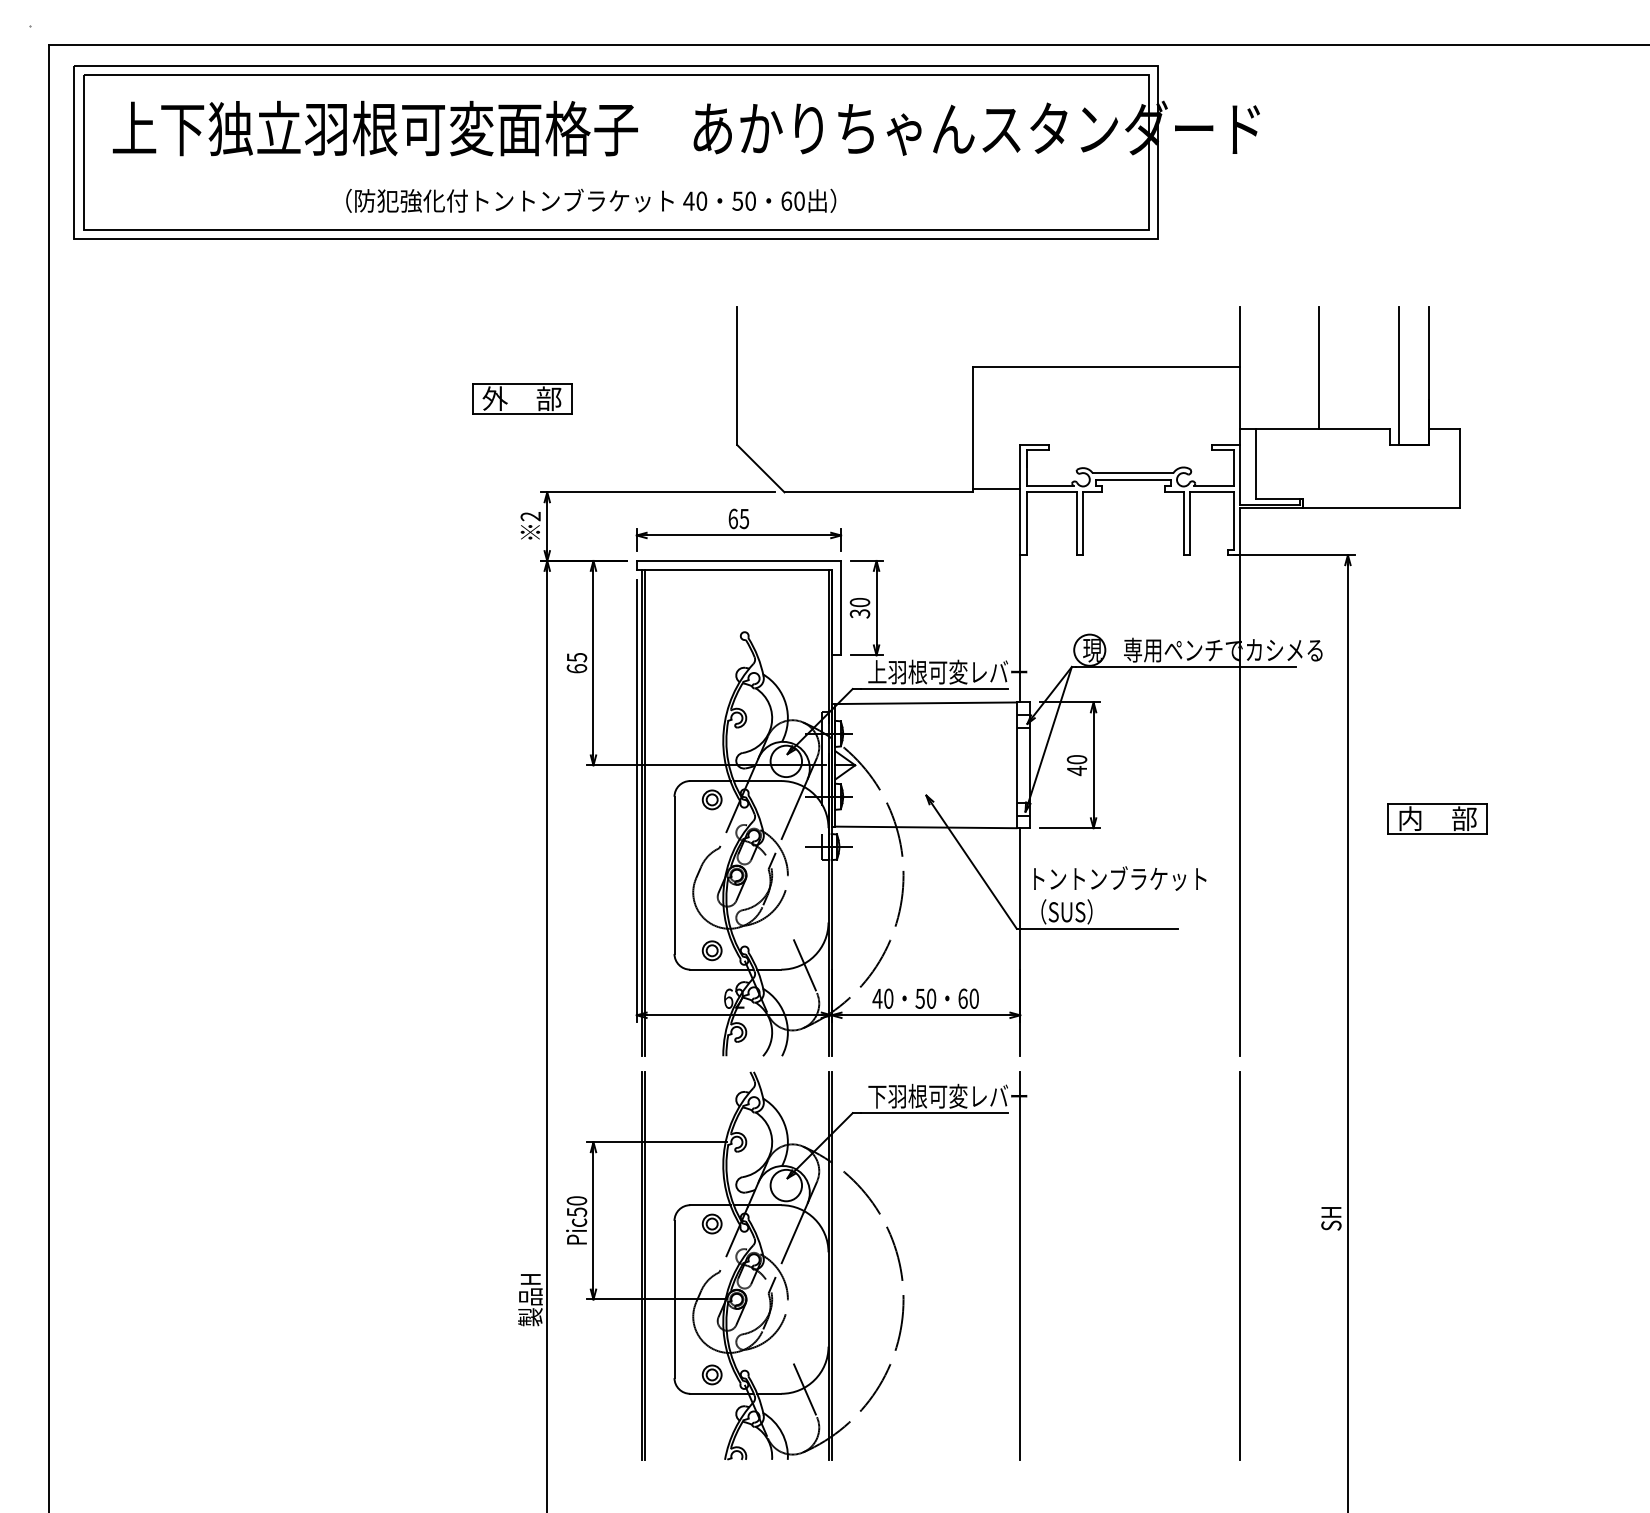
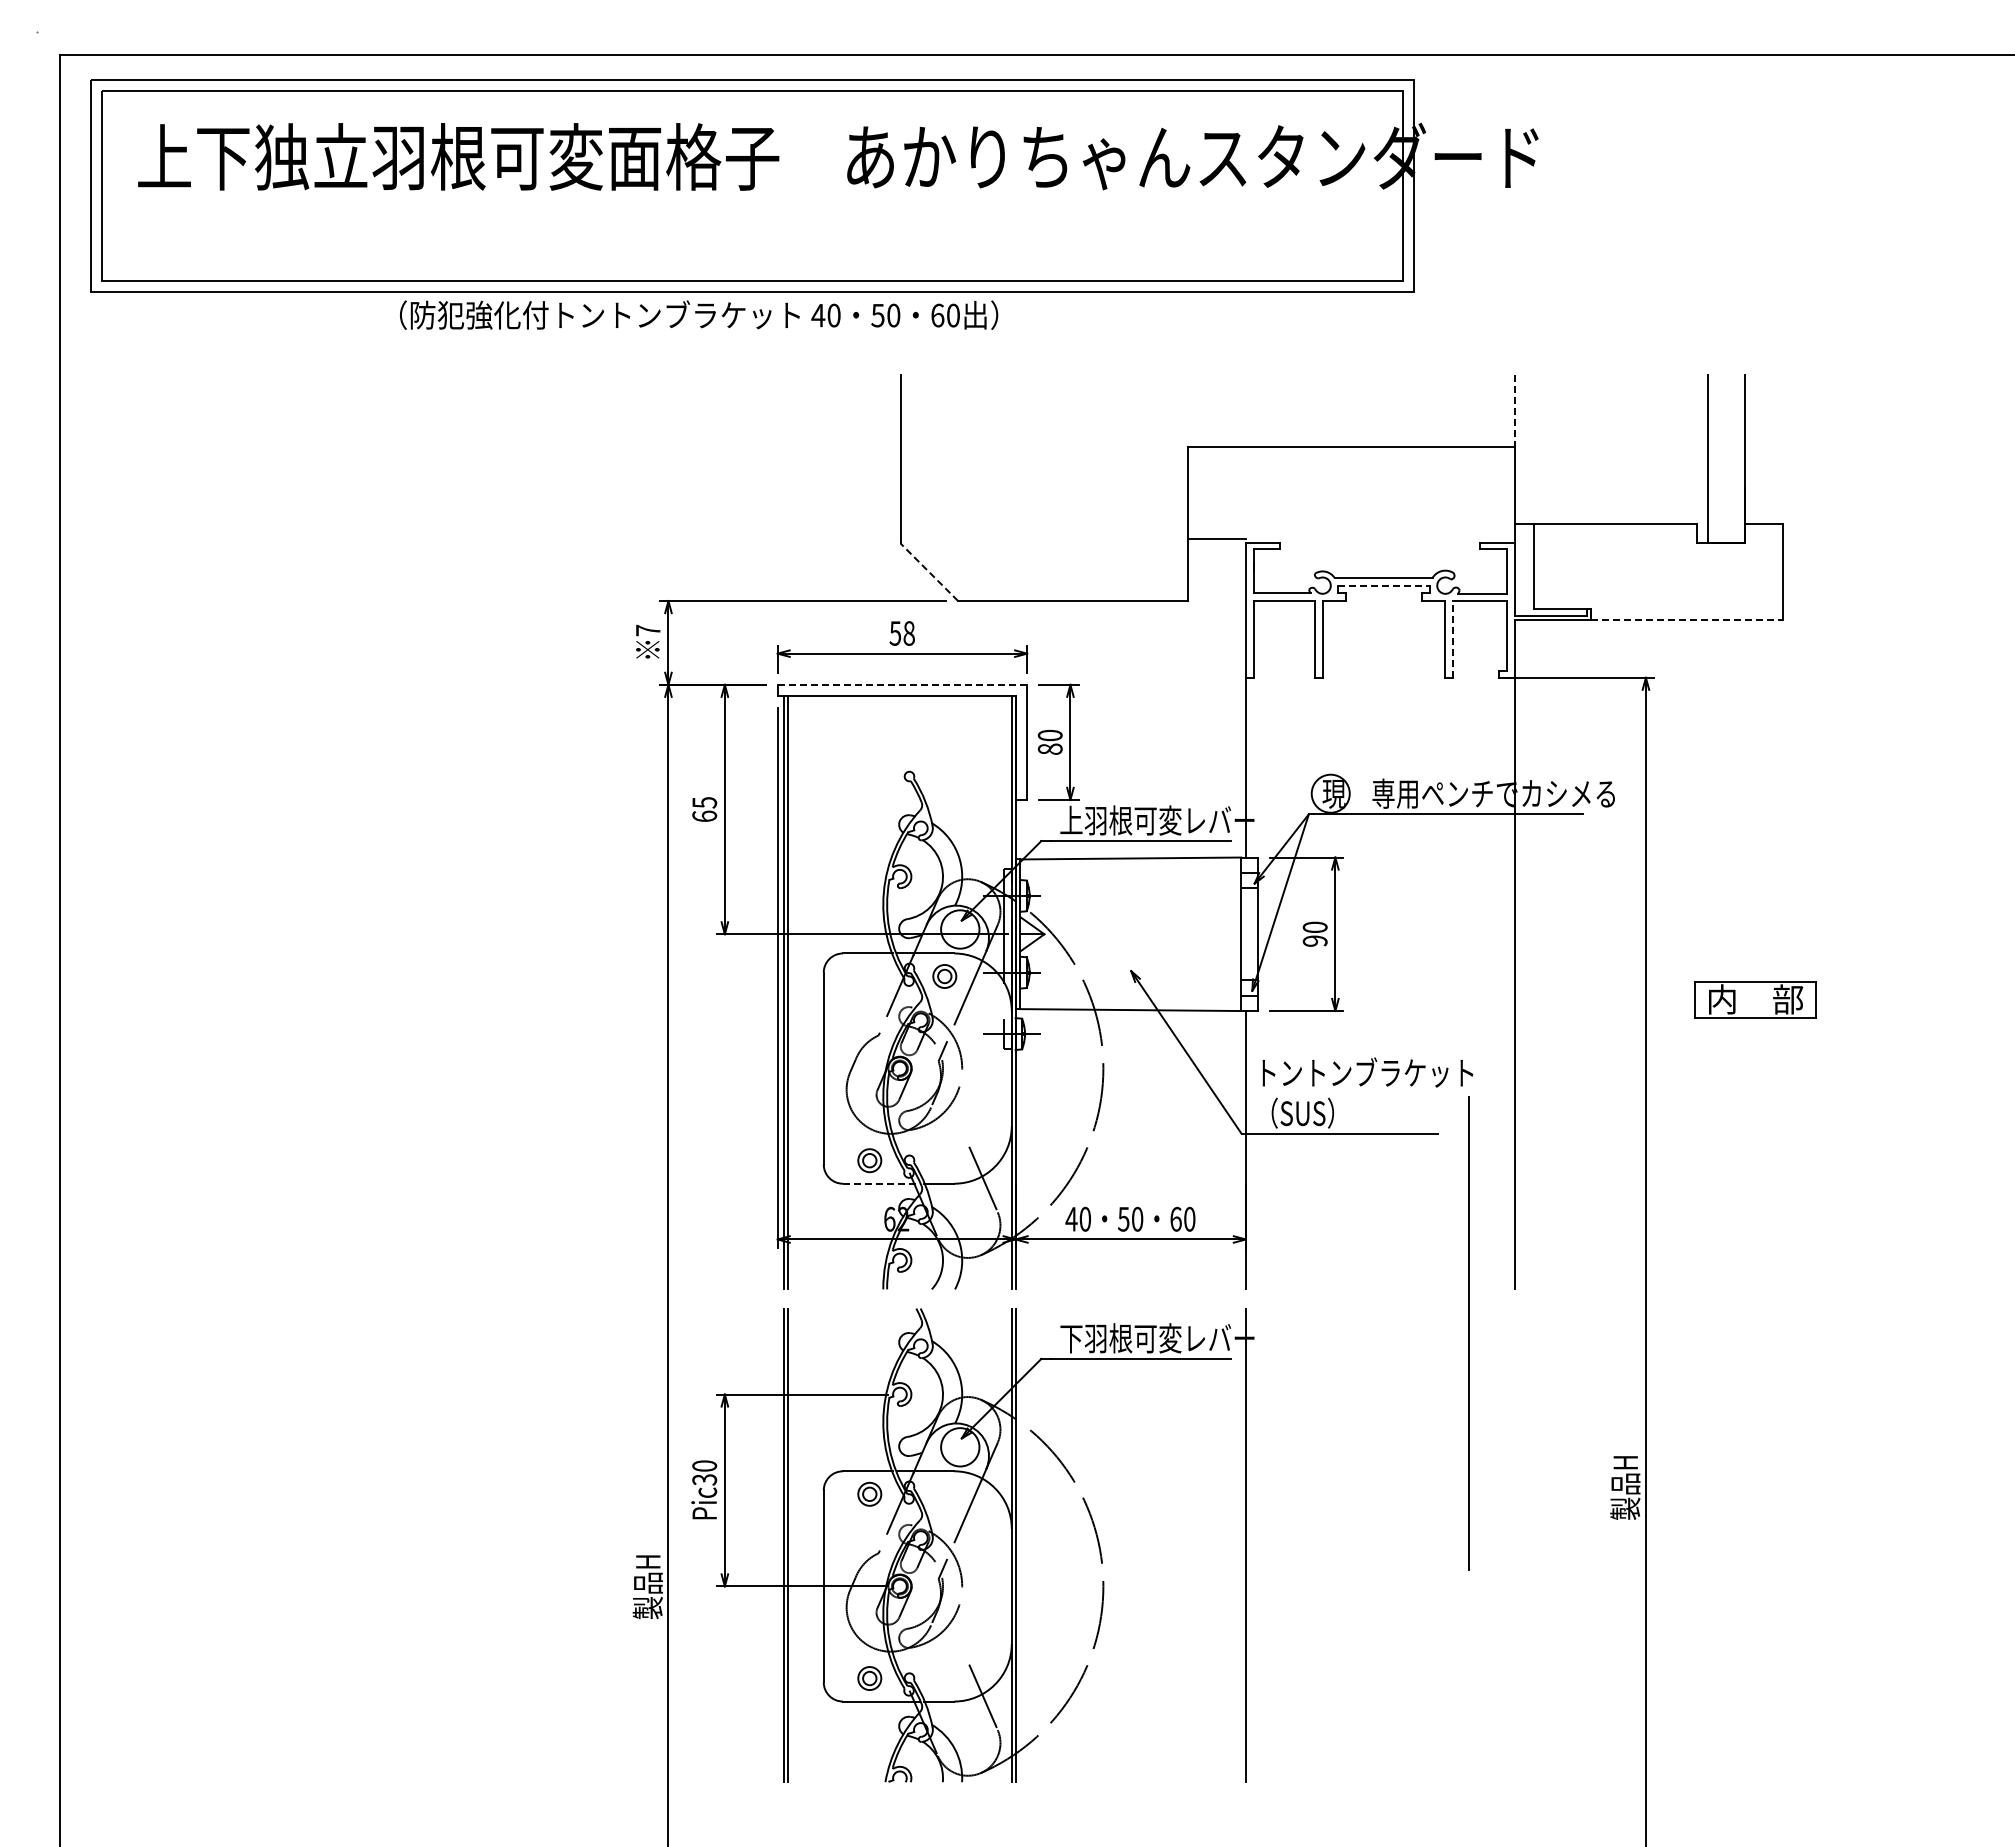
text: (591, 200) -> (699, 314), moved
line: (1240, 337) -> (1514, 411), solid -> dashed
line: (1318, 368) -> (1610, 449), removed
part: (521, 398) -> (637, 486), removed
line: (761, 468) -> (929, 572), solid -> dashed
line: (1133, 479) -> (1384, 585), solid -> dashed
line: (996, 489) -> (1216, 539), moved
line: (1381, 508) -> (1687, 620), solid -> dashed
text: (530, 516) -> (647, 630), 2 -> 7
text: (738, 518) -> (901, 633), 65 -> 58
line: (1190, 523) -> (1453, 638), solid -> dashed
line: (738, 560) -> (902, 684), solid -> dashed
text: (859, 613) -> (1049, 749), 30 -> 80
text: (1076, 771) -> (1314, 941), 40 -> 90
part: (711, 799) -> (944, 976), moved
line: (721, 969) -> (881, 1183), solid -> dashed
text: (576, 1211) -> (704, 1479), Pic50 -> Pic30
text: (1331, 1218) -> (1625, 1487), SH -> 製品H
line: (1240, 1265) -> (1468, 1333), moved

